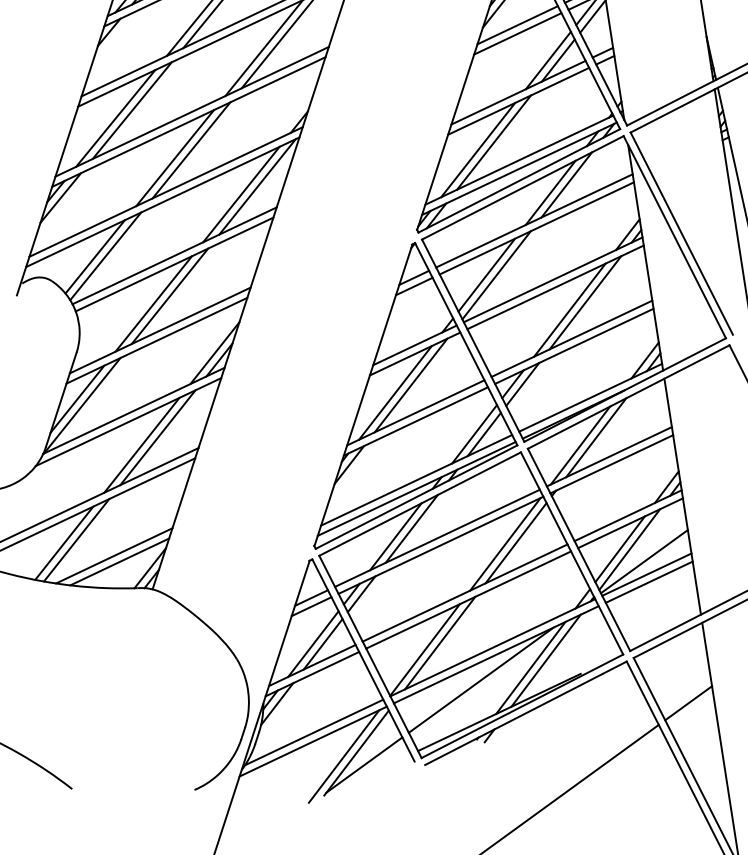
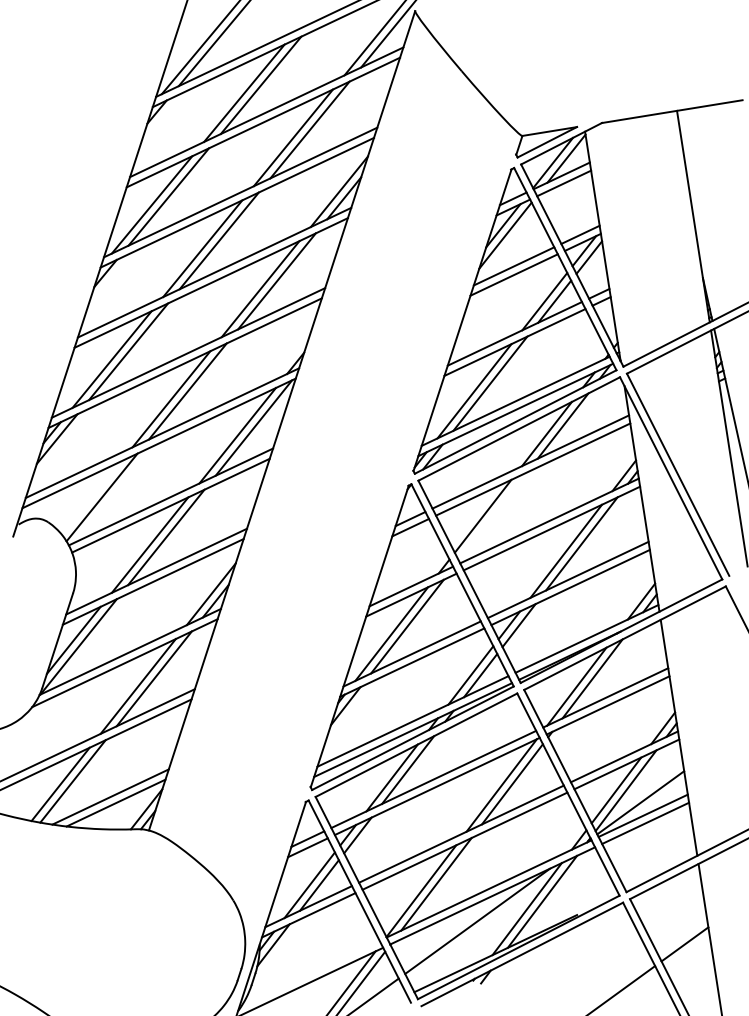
line: (95, 256) -> (91, 497), removed
line: (496, 275) -> (492, 516), removed
line: (314, 732) -> (310, 973), removed

